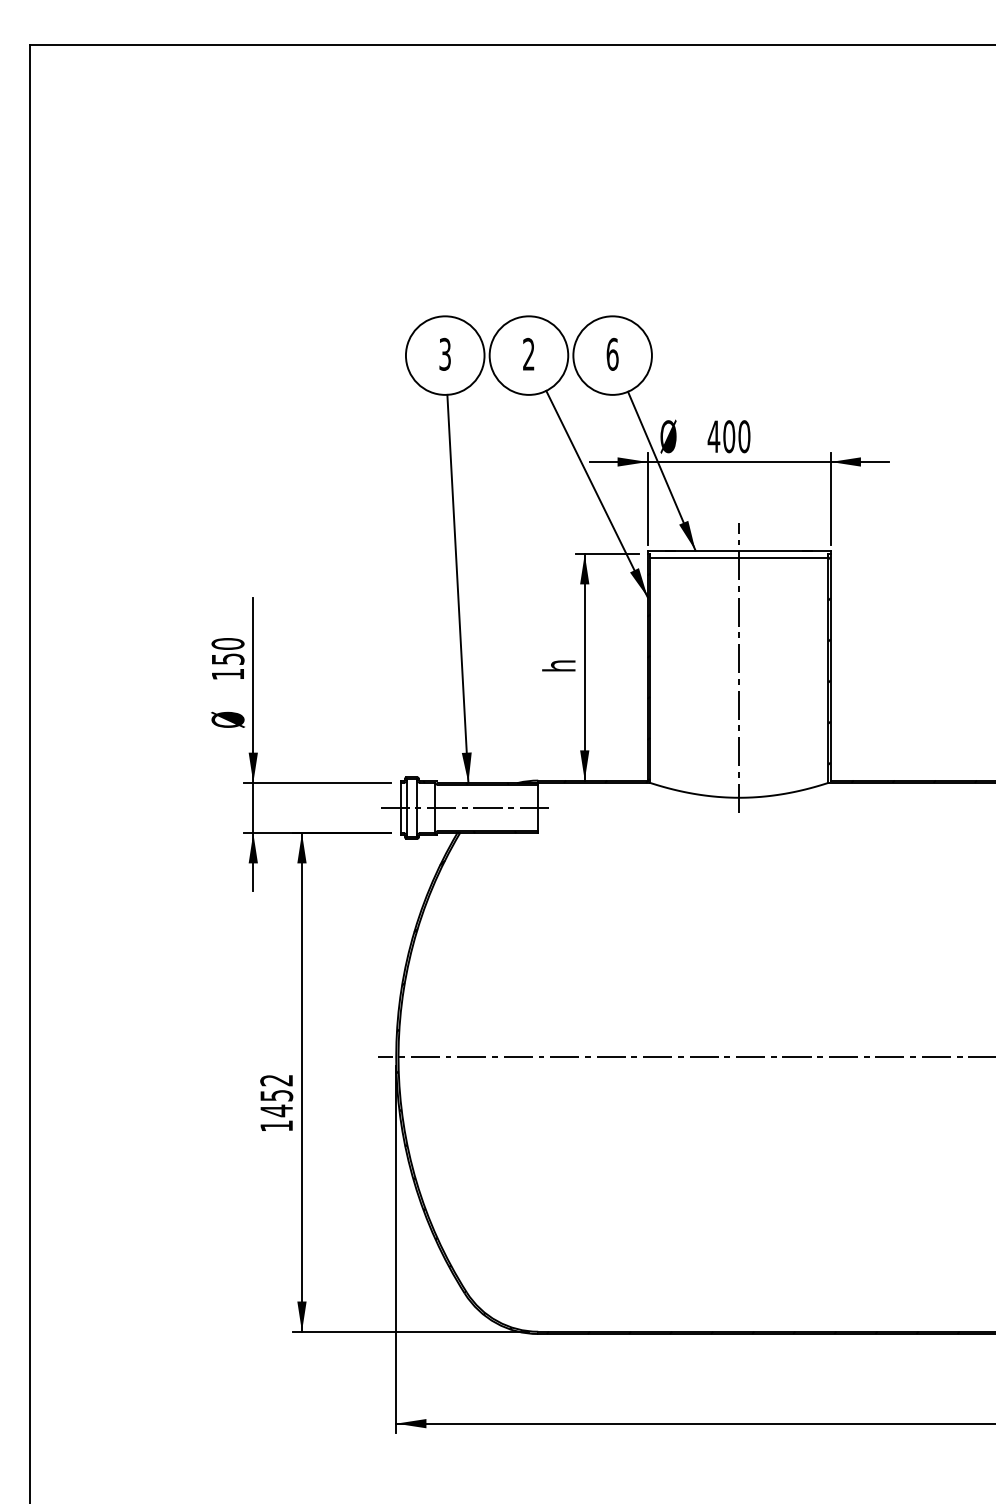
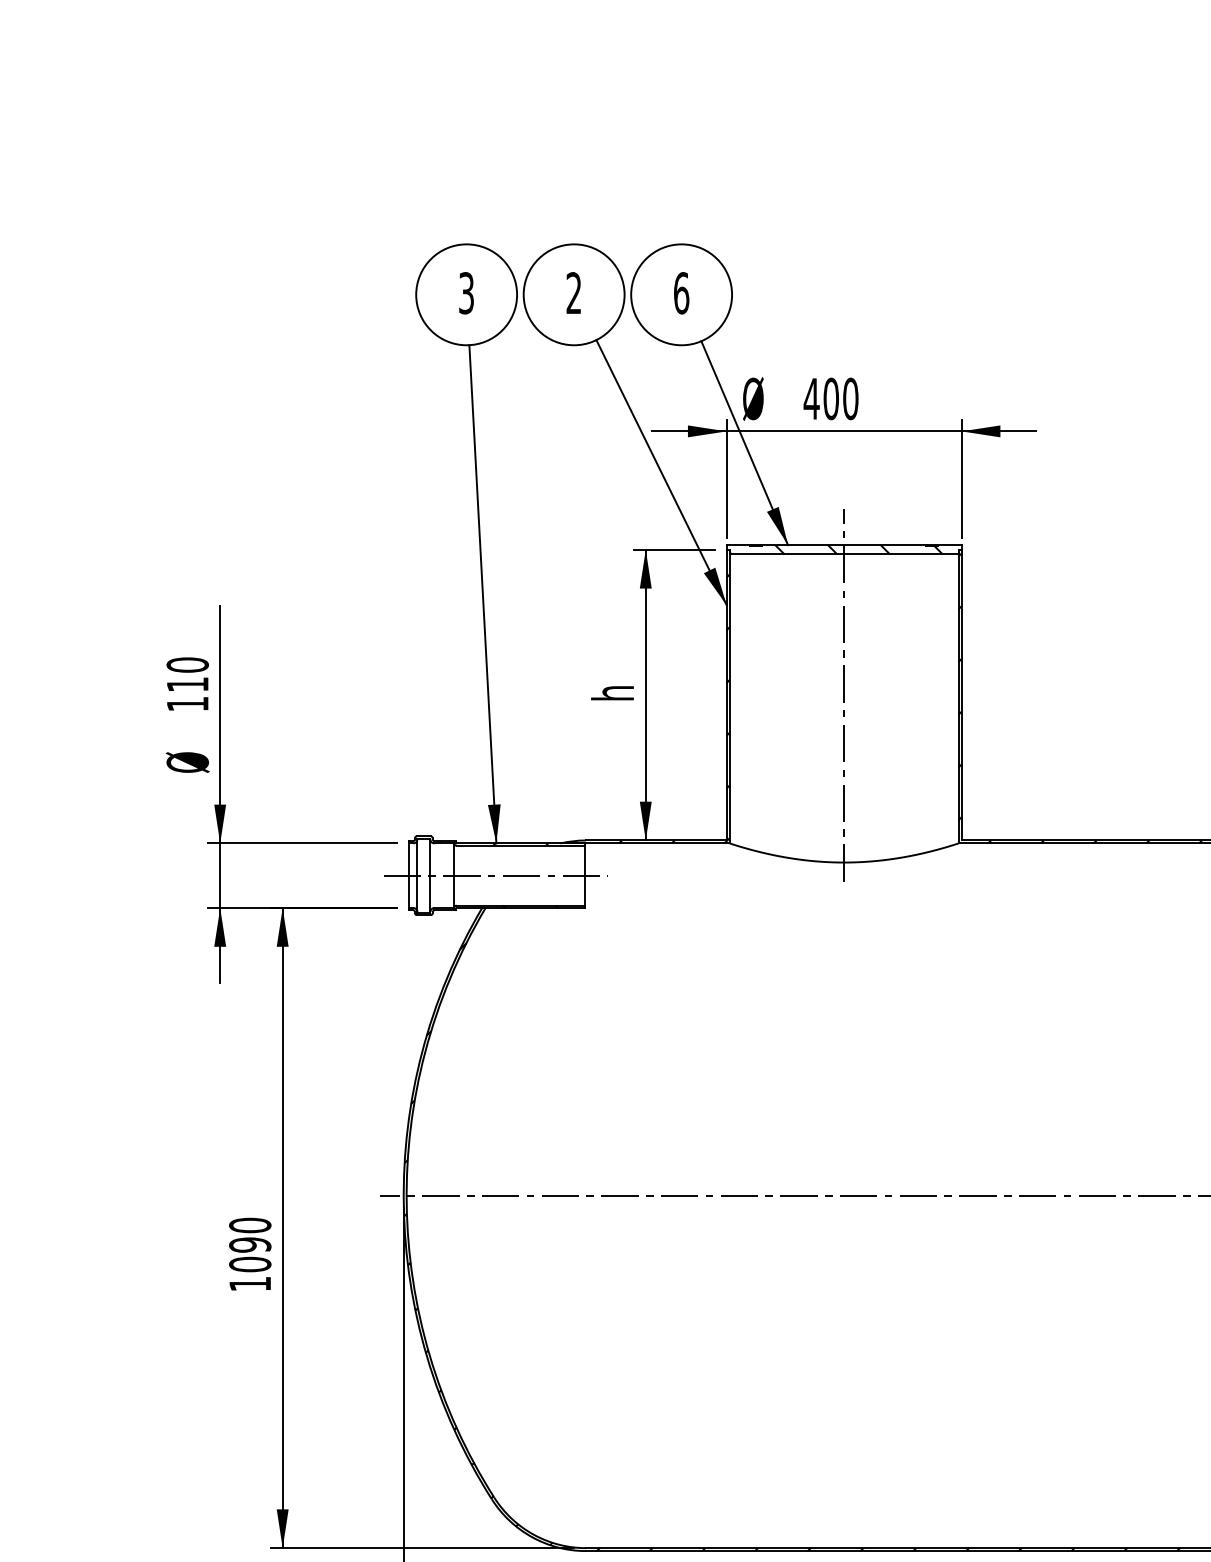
hatch: (731, 553) -> (834, 548), added
text: (228, 658) -> (188, 683), 150 -> 110
text: (276, 1095) -> (249, 1244), 1452 -> 1090

